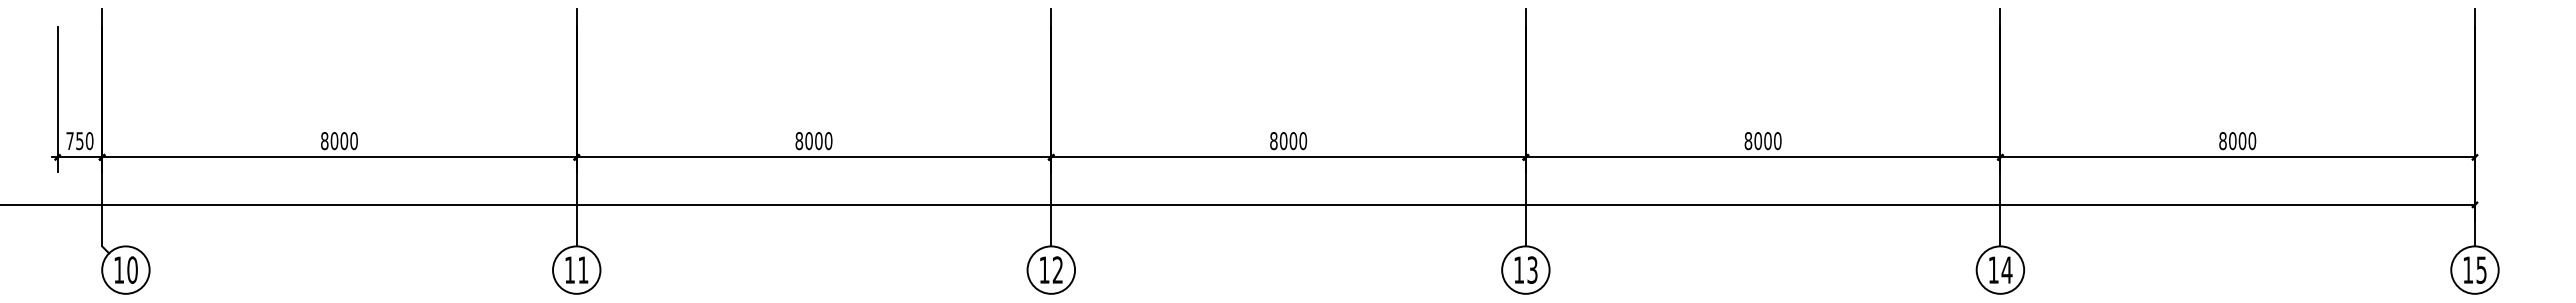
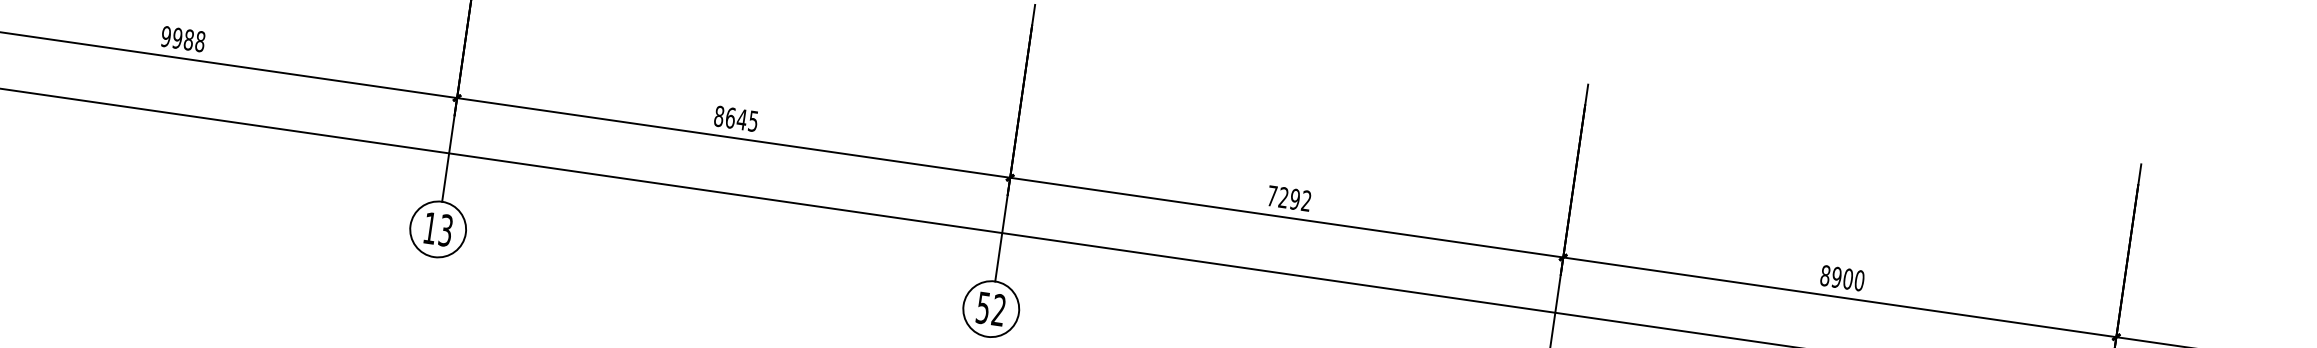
text: (338, 141) -> (182, 39), 8000 -> 9988
text: (818, 141) -> (741, 120), 8000 -> 8645
text: (1288, 141) -> (1289, 199), 8000 -> 7292
text: (1757, 141) -> (1835, 277), 8000 -> 8900
text: (583, 269) -> (446, 229), 11 -> 13
text: (1044, 269) -> (983, 307), 12 -> 52

